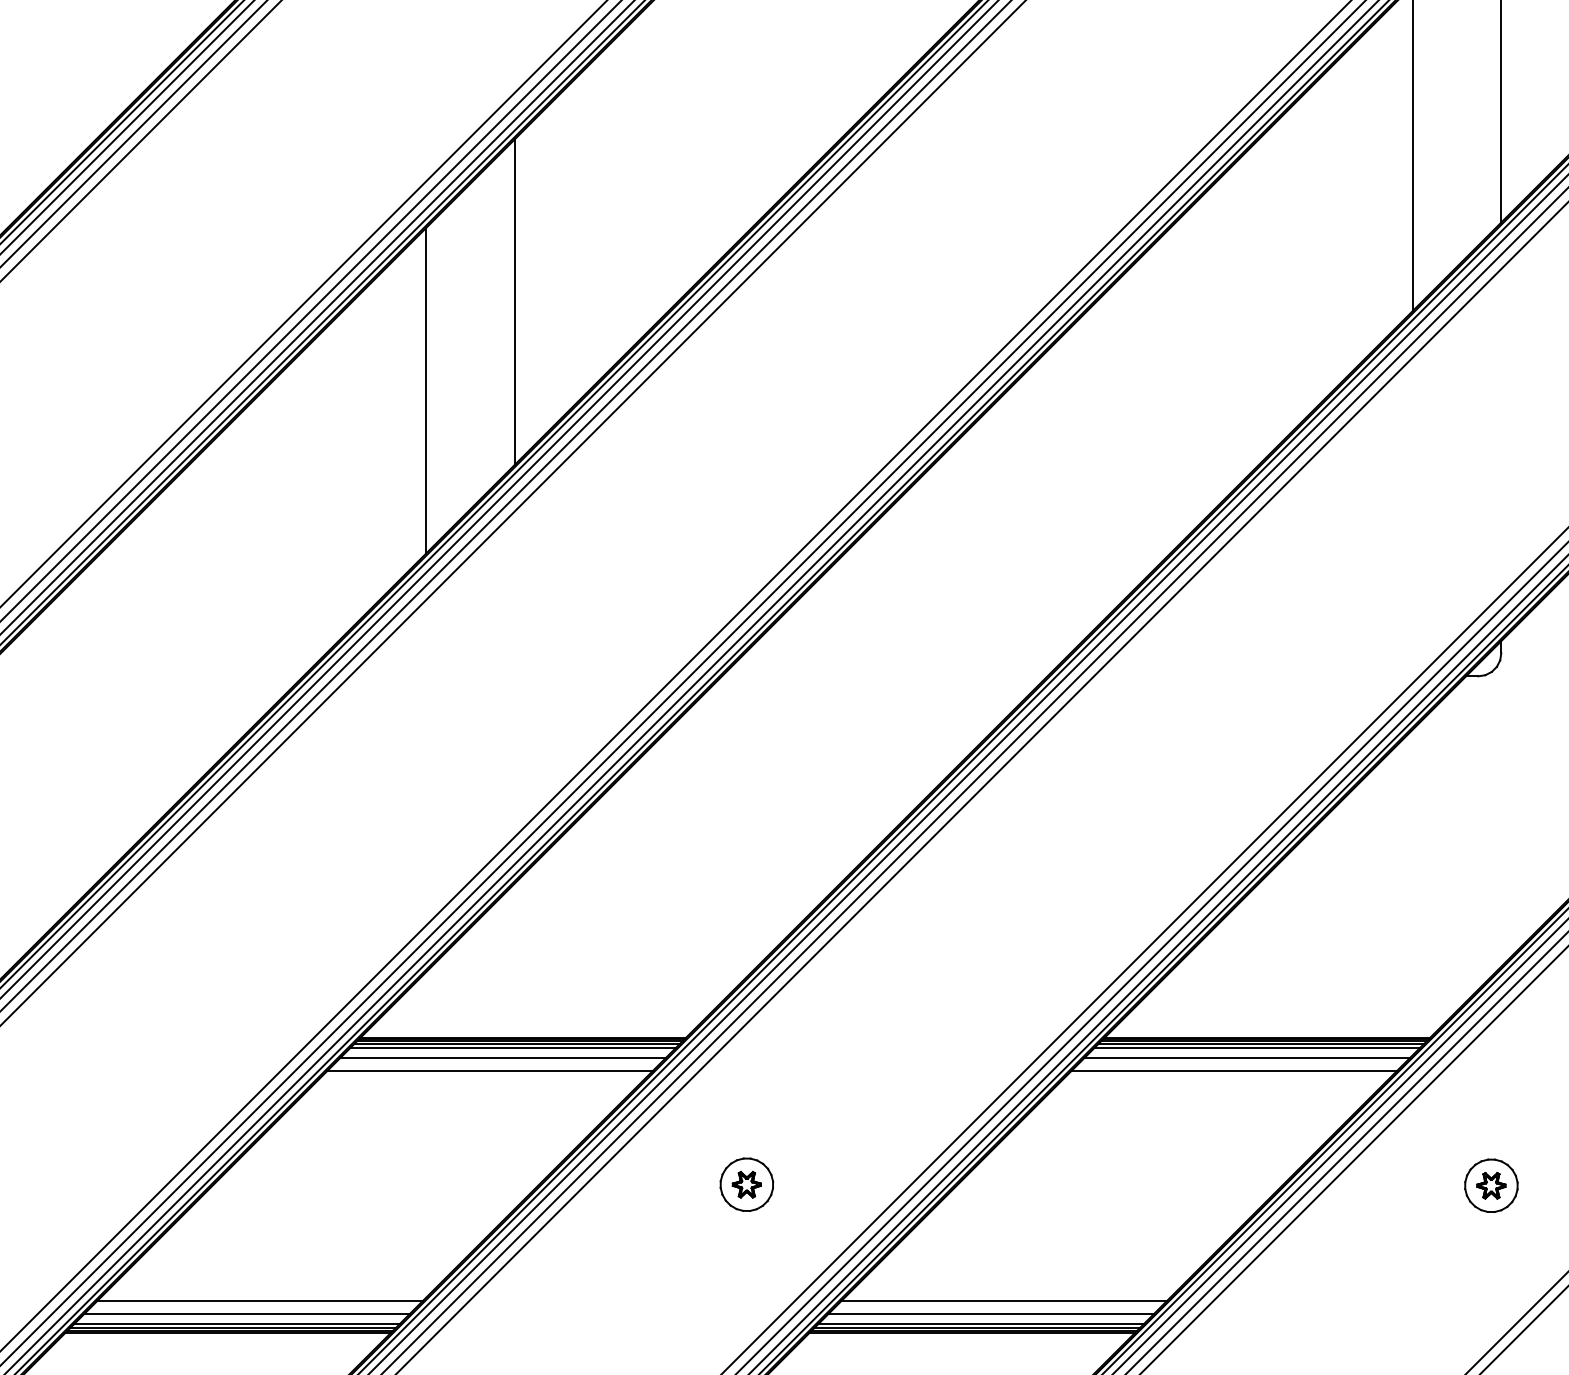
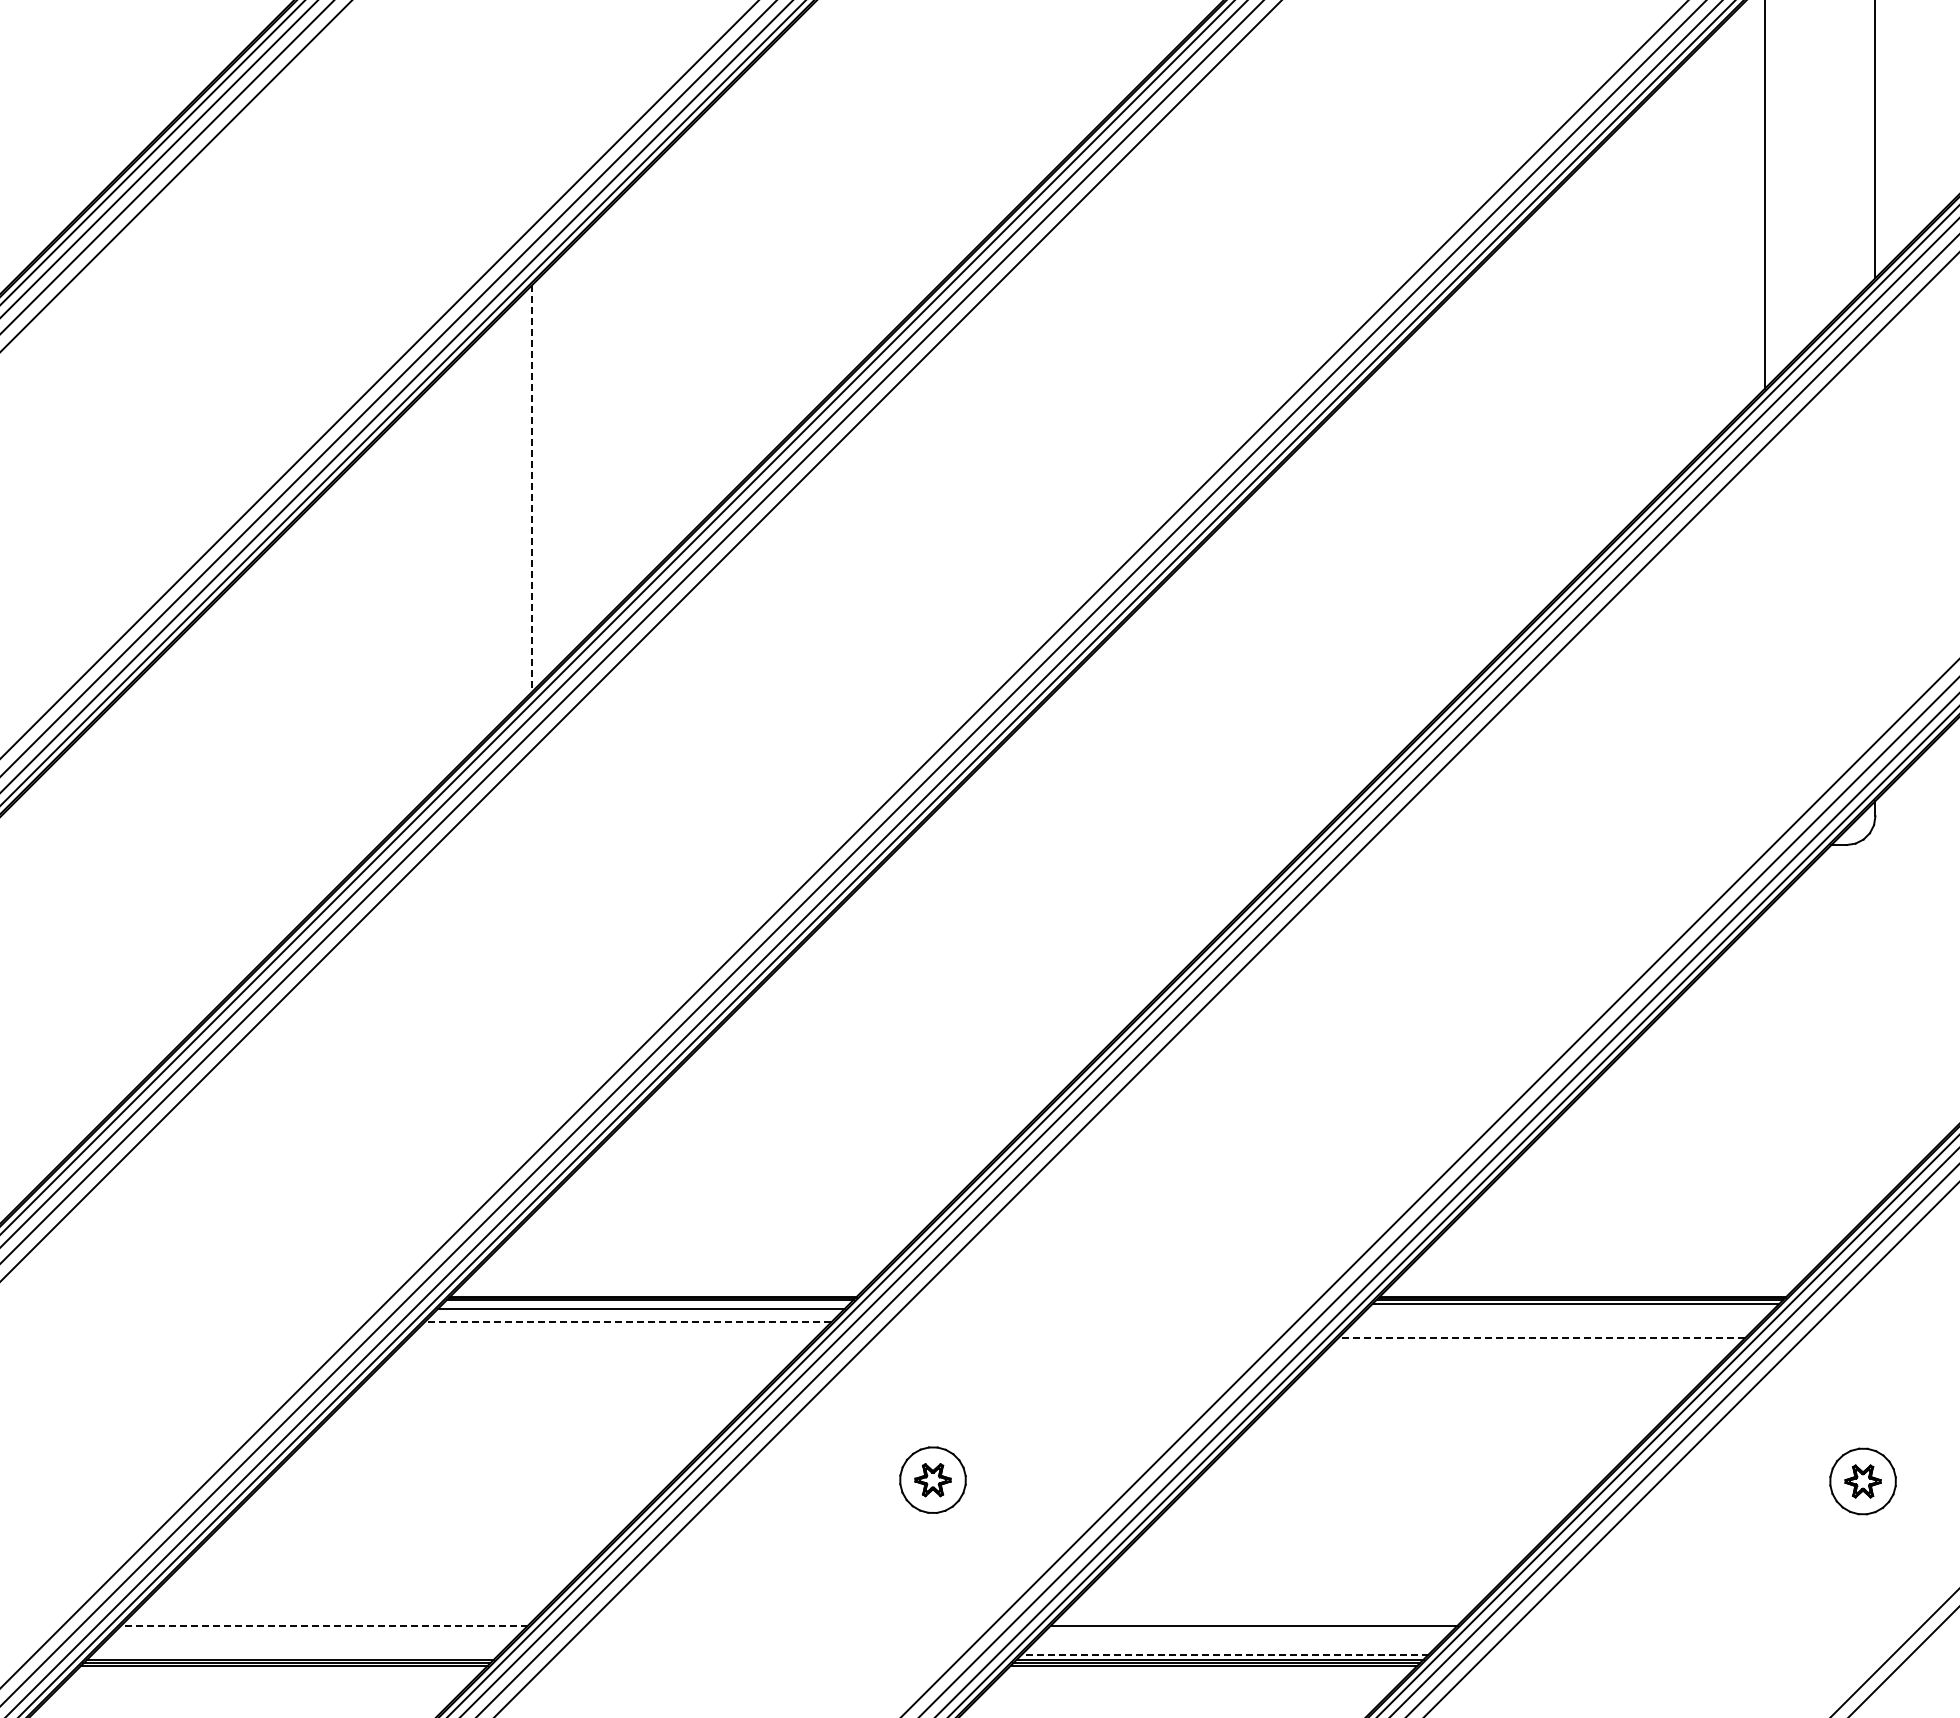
line: (514, 302) -> (642, 377), removed
line: (426, 391) -> (532, 489), solid -> dashed
line: (517, 1043) -> (646, 1303), removed
line: (1257, 1047) -> (1570, 1308), removed
line: (502, 1058) -> (627, 1322), solid -> dashed
line: (1246, 1058) -> (1557, 1322), removed
line: (490, 1070) -> (612, 1337), removed
line: (1233, 1070) -> (1541, 1337), solid -> dashed
line: (259, 1301) -> (324, 1625), solid -> dashed
line: (246, 1313) -> (308, 1641), removed
line: (991, 1313) -> (1238, 1641), removed
line: (236, 1324) -> (295, 1654), removed
line: (980, 1324) -> (1224, 1654), solid -> dashed

